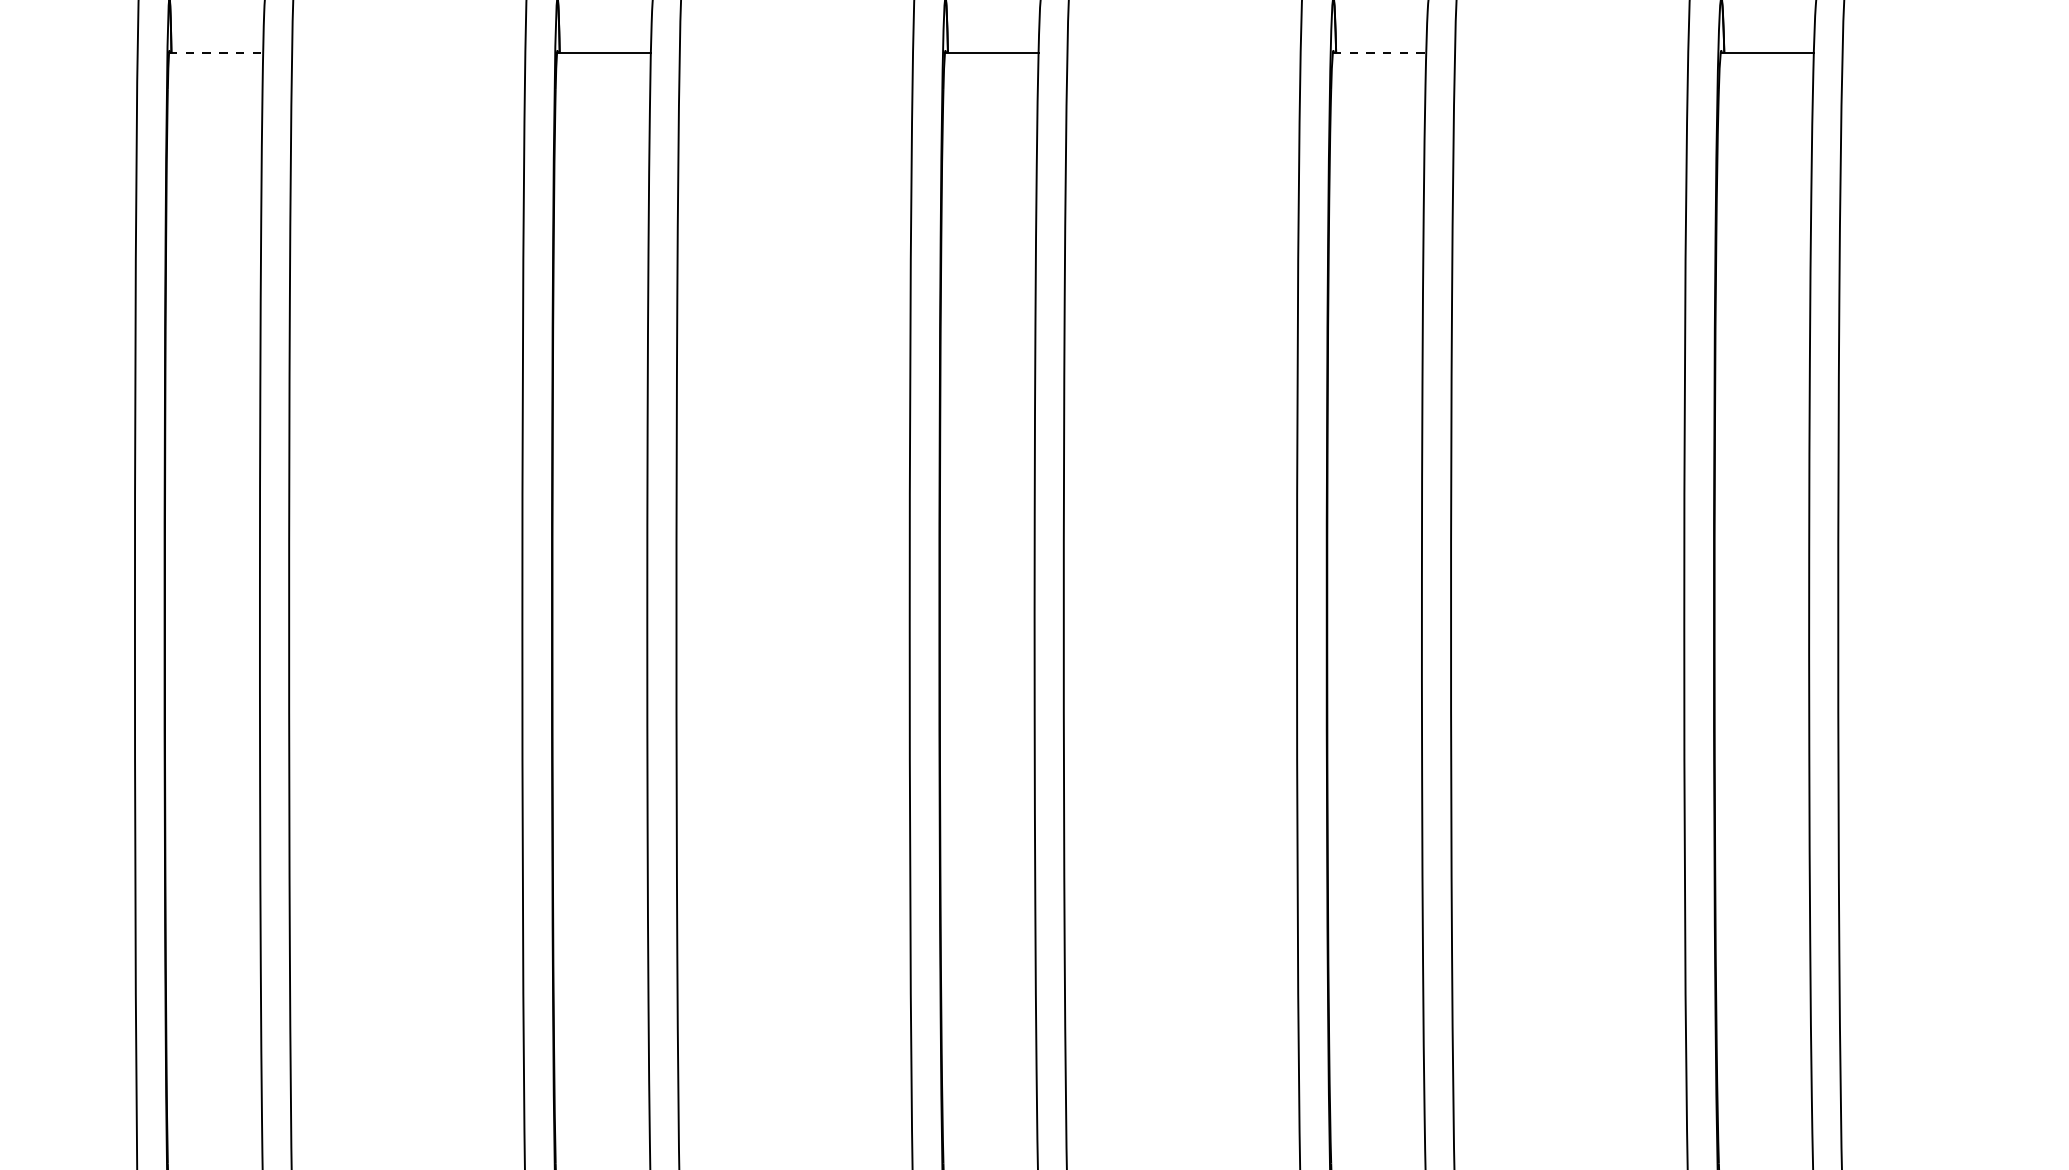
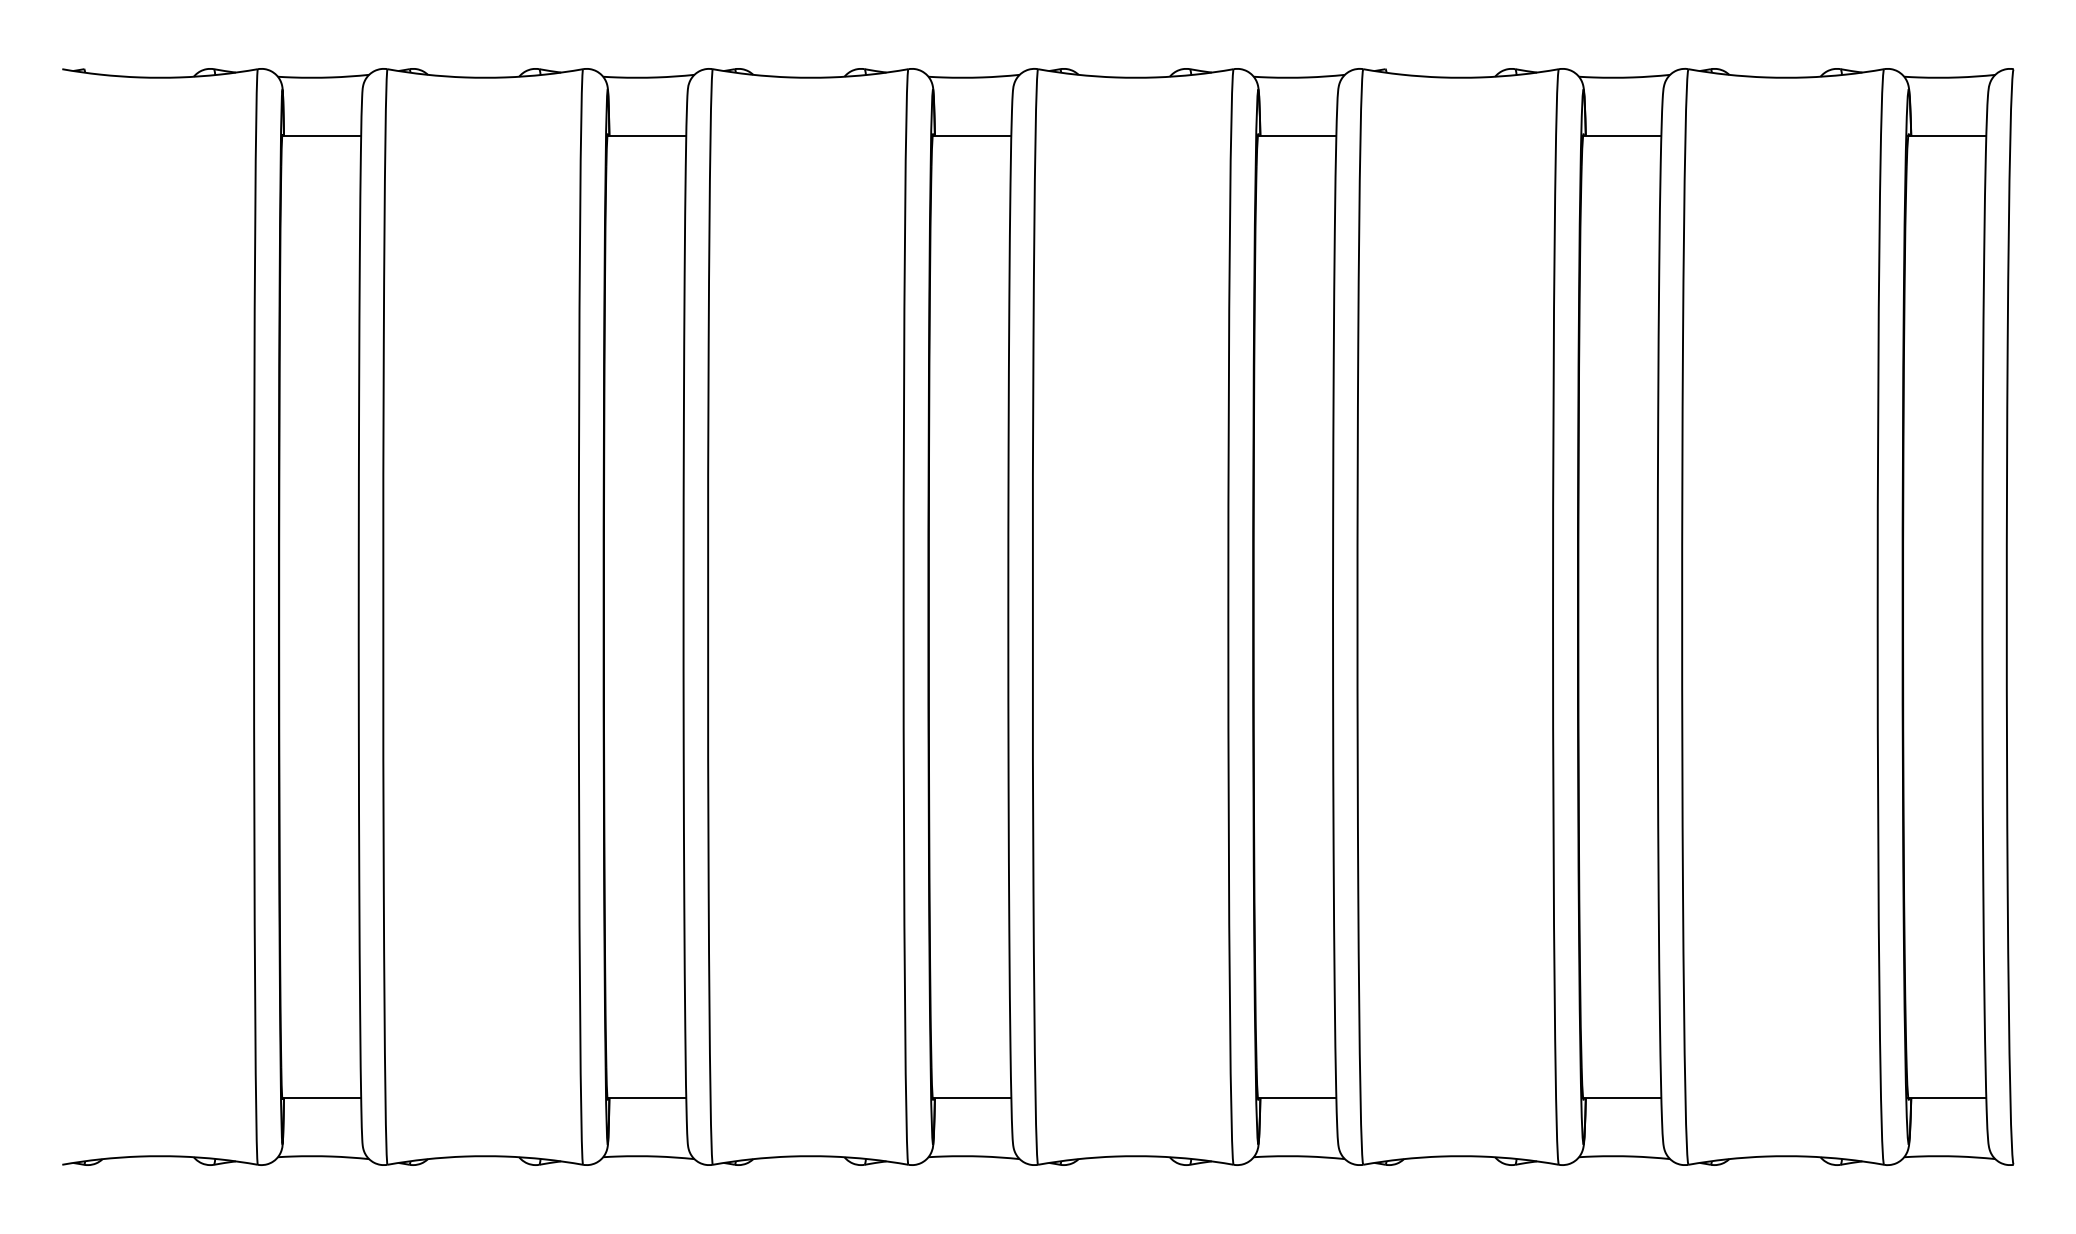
line: (216, 52) -> (647, 135), dashed -> solid
line: (1379, 52) -> (1622, 135), dashed -> solid

